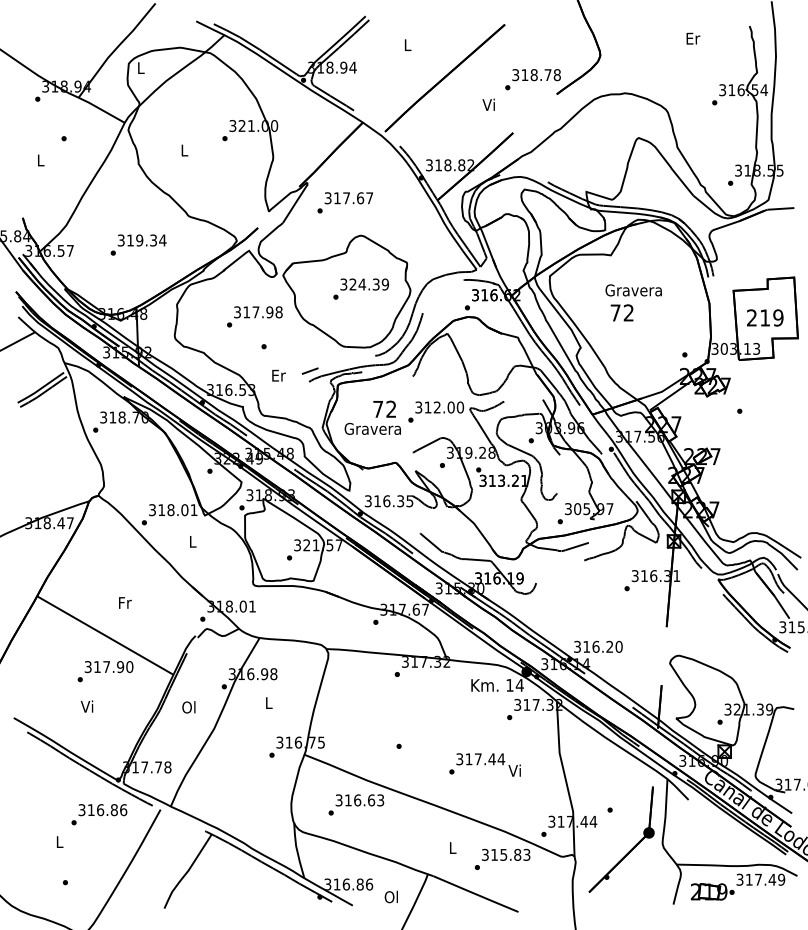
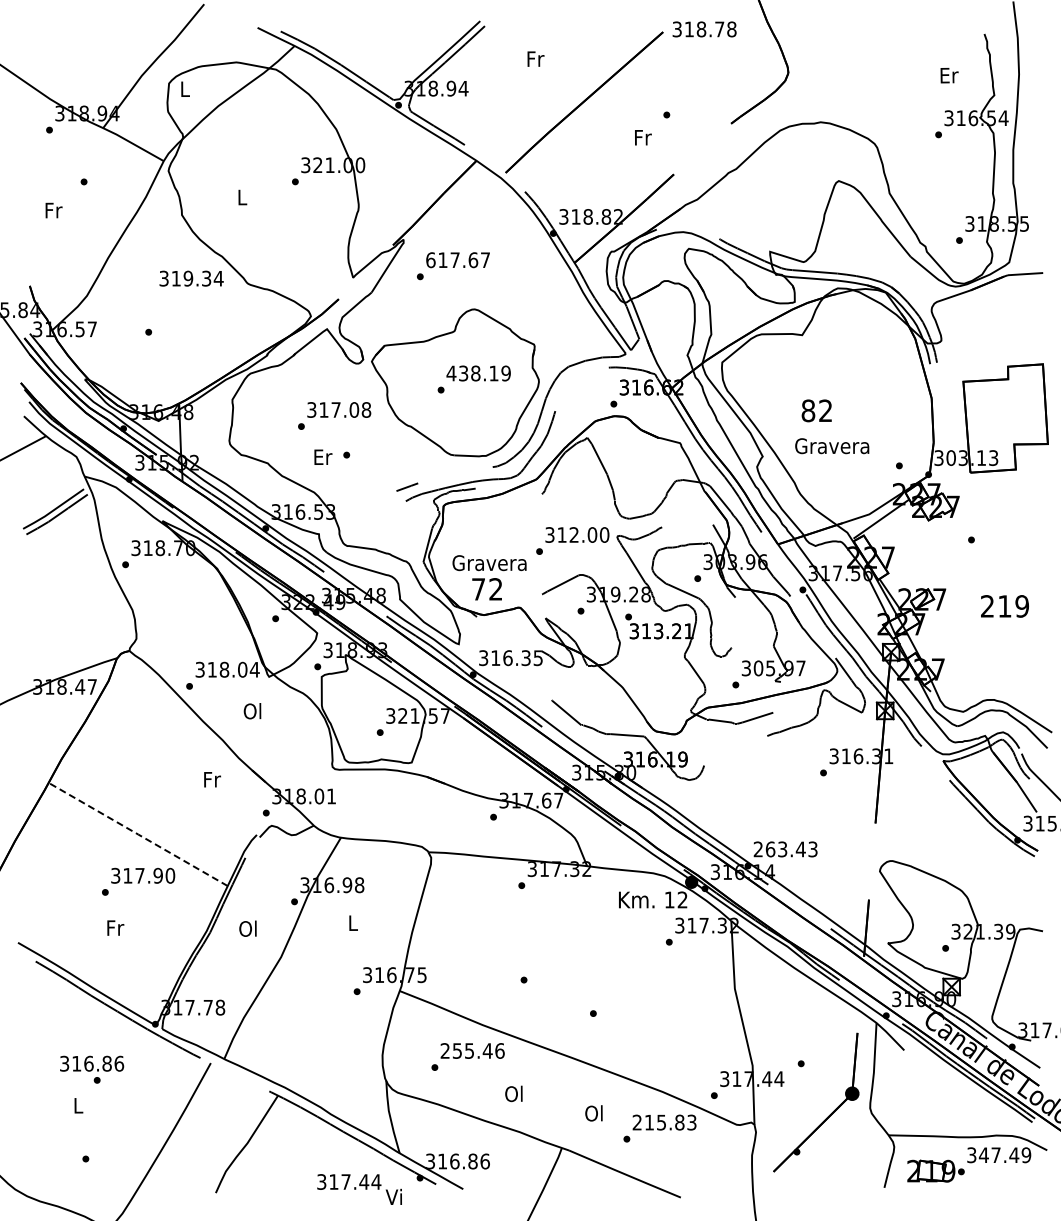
text: (693, 38) -> (949, 75), moved
text: (407, 44) -> (535, 58), L -> Fr
text: (536, 75) -> (704, 29), moved
text: (489, 104) -> (642, 137), Vi -> Fr
text: (40, 160) -> (53, 210), L -> Fr
text: (327, 198) -> (430, 260), 317.67 -> 617.67
text: (142, 240) -> (191, 278), moved
text: (359, 284) -> (472, 373), 324.39 -> 438.19
text: (633, 290) -> (832, 446), moved
text: (269, 311) -> (354, 409), 317.98 -> 317.08
text: (615, 312) -> (808, 410), 72 -> 82
text: (764, 318) -> (1004, 606), moved
text: (279, 375) -> (323, 456), moved
text: (384, 409) -> (486, 589), moved
text: (193, 509) -> (254, 669), 318.01 -> 318.04
text: (192, 541) -> (252, 711), L -> Ol
text: (125, 602) -> (212, 779), moved
line: (105, 635) -> (138, 834), solid -> dashed
text: (598, 646) -> (785, 849), 316.20 -> 263.43
text: (519, 685) -> (682, 899), 14 -> 12
text: (88, 706) -> (115, 927), Vi -> Fr
text: (488, 764) -> (359, 1189), moved
text: (359, 800) -> (472, 1050), 316.63 -> 255.46
text: (103, 809) -> (92, 1063), moved
text: (451, 847) -> (593, 1113), L -> Ol
text: (484, 854) -> (636, 1122), 315.83 -> 215.83
text: (748, 879) -> (983, 1154), 317.49 -> 347.49
text: (391, 896) -> (513, 1093), moved

